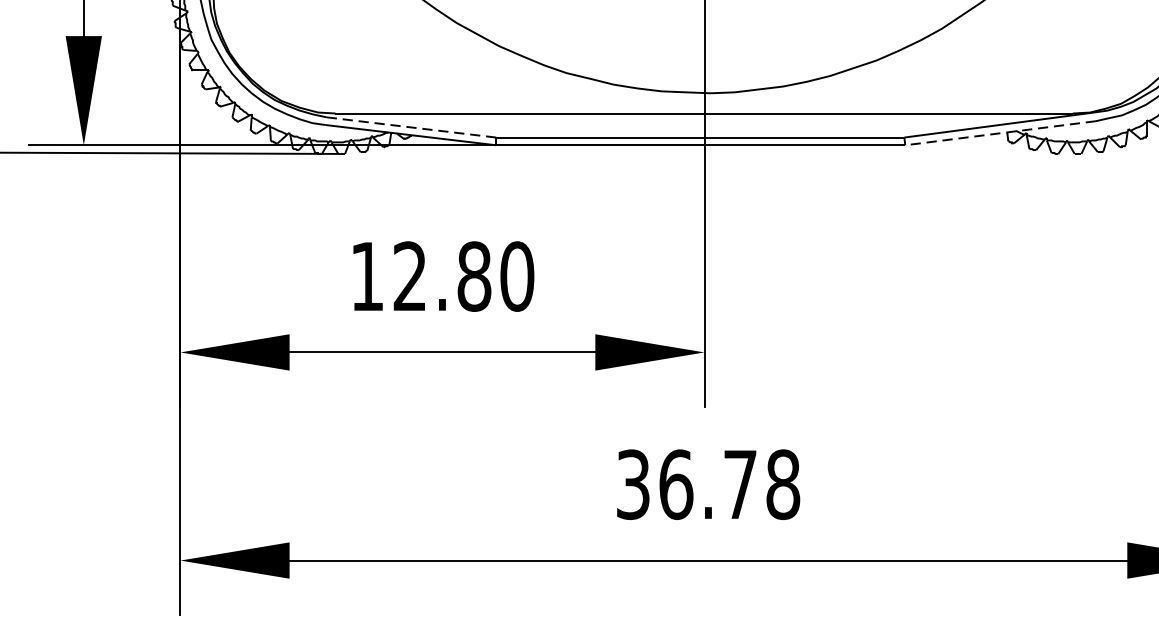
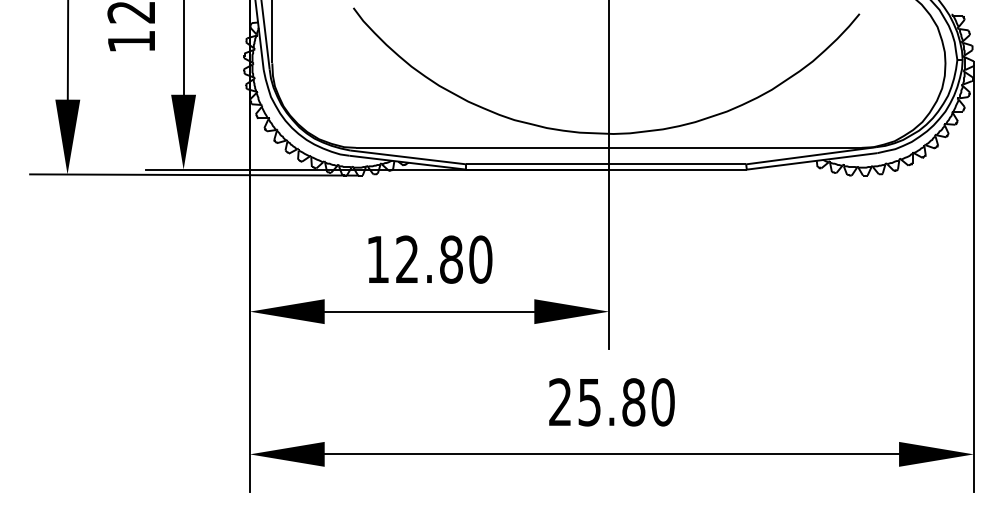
line: (410, 127) -> (407, 157), dashed -> solid
line: (1001, 133) -> (812, 161), dashed -> solid
text: (707, 484) -> (611, 402), 36.78 -> 25.80

